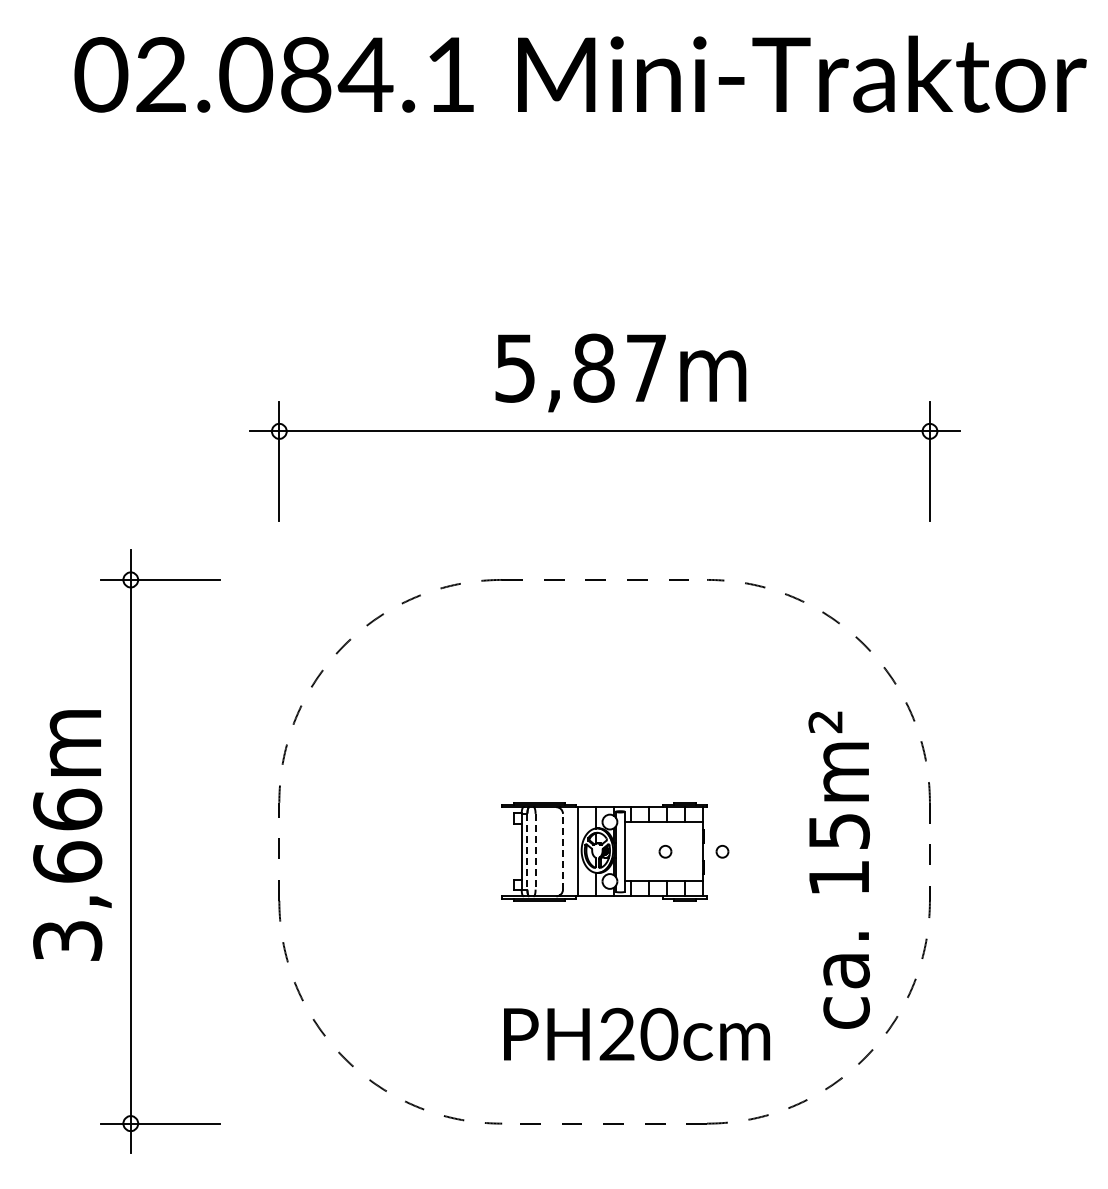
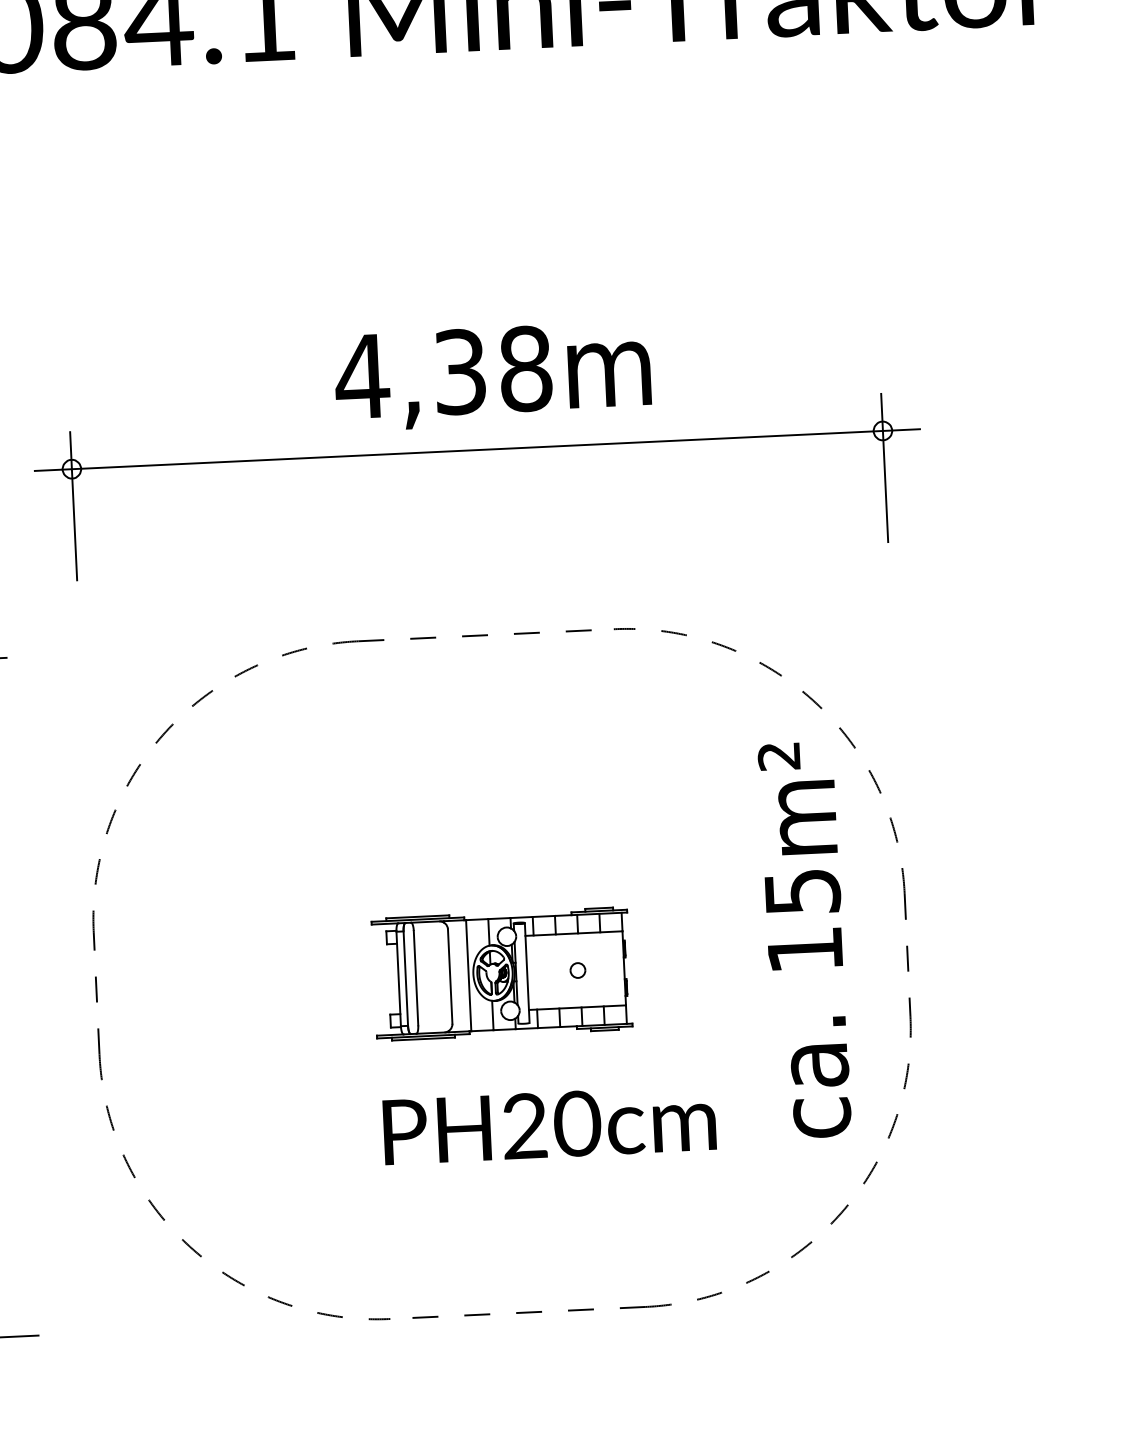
text: (580, 367) -> (443, 371), 5,87m -> 4,38m
line: (527, 851) -> (405, 978), dashed -> solid
line: (535, 851) -> (415, 977), dashed -> solid
line: (563, 851) -> (450, 976), dashed -> solid
part: (722, 851) -> (648, 966), removed
text: (838, 869) -> (803, 939), moved
text: (636, 1033) -> (548, 1123), moved

